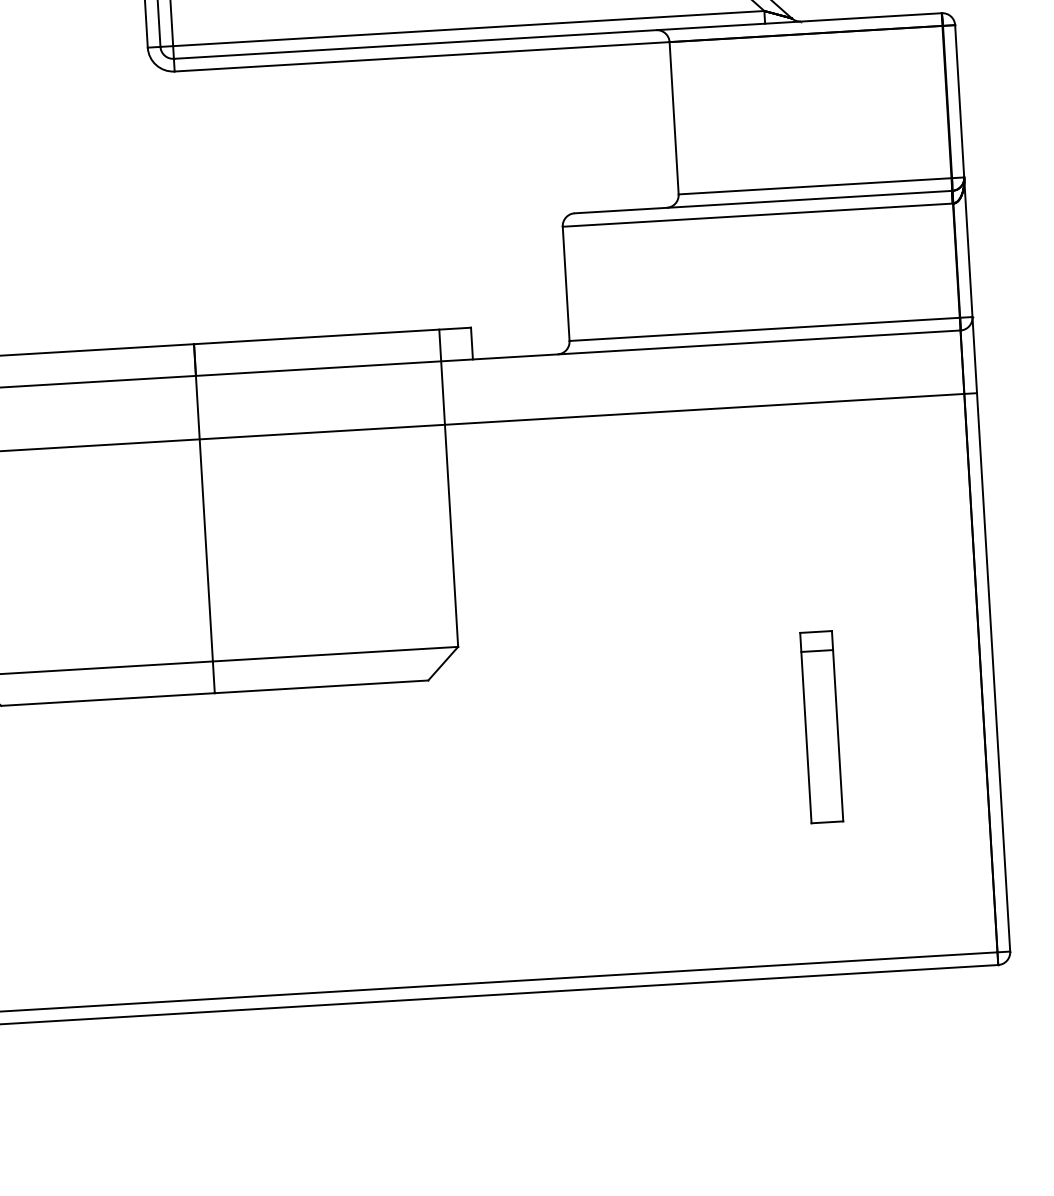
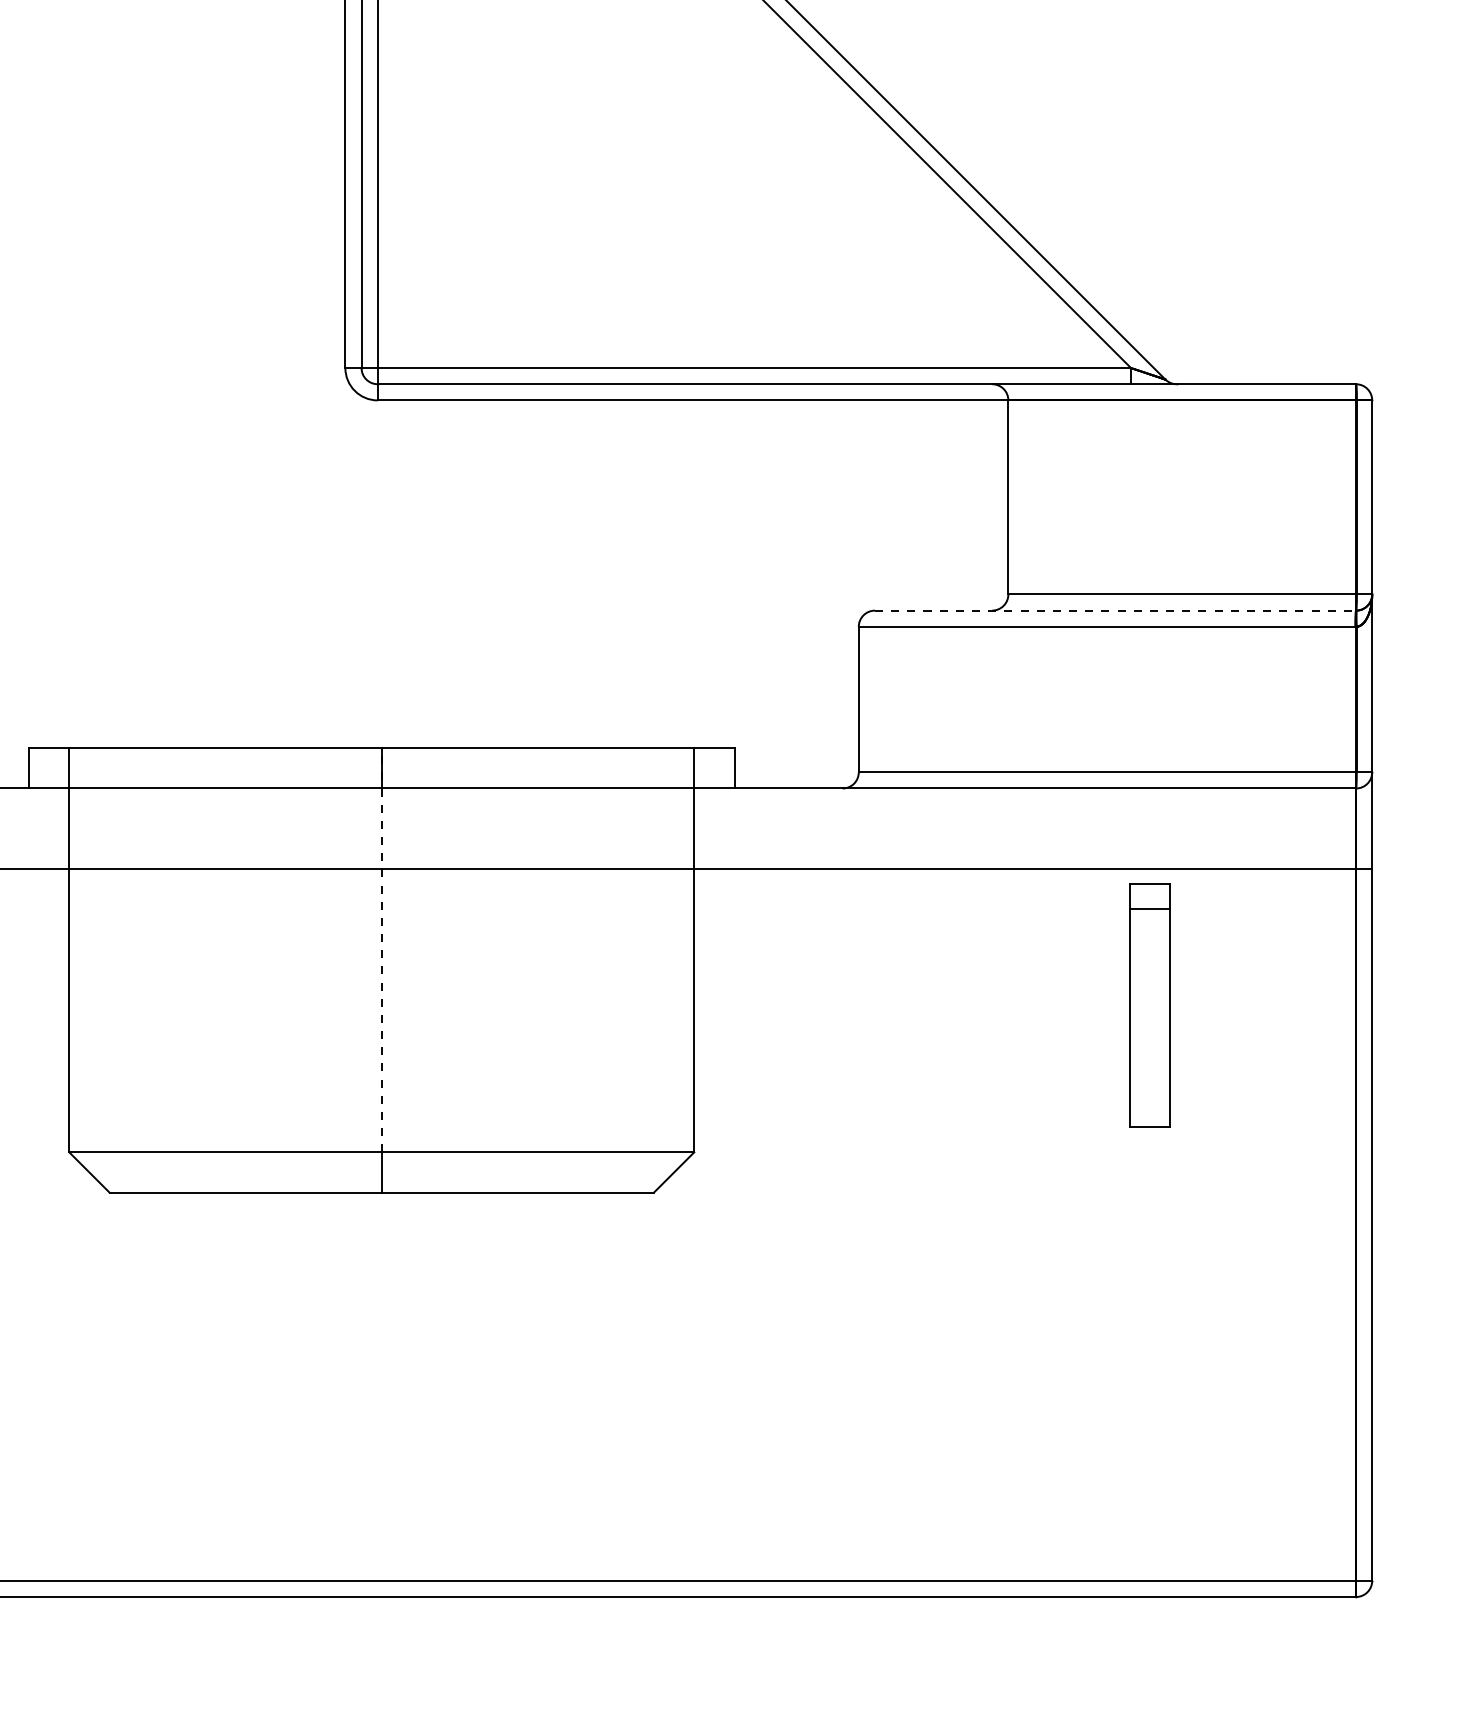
line: (763, 202) -> (1115, 610), solid -> dashed
line: (203, 502) -> (381, 949), solid -> dashed
part: (821, 727) -> (1149, 1005), moved

